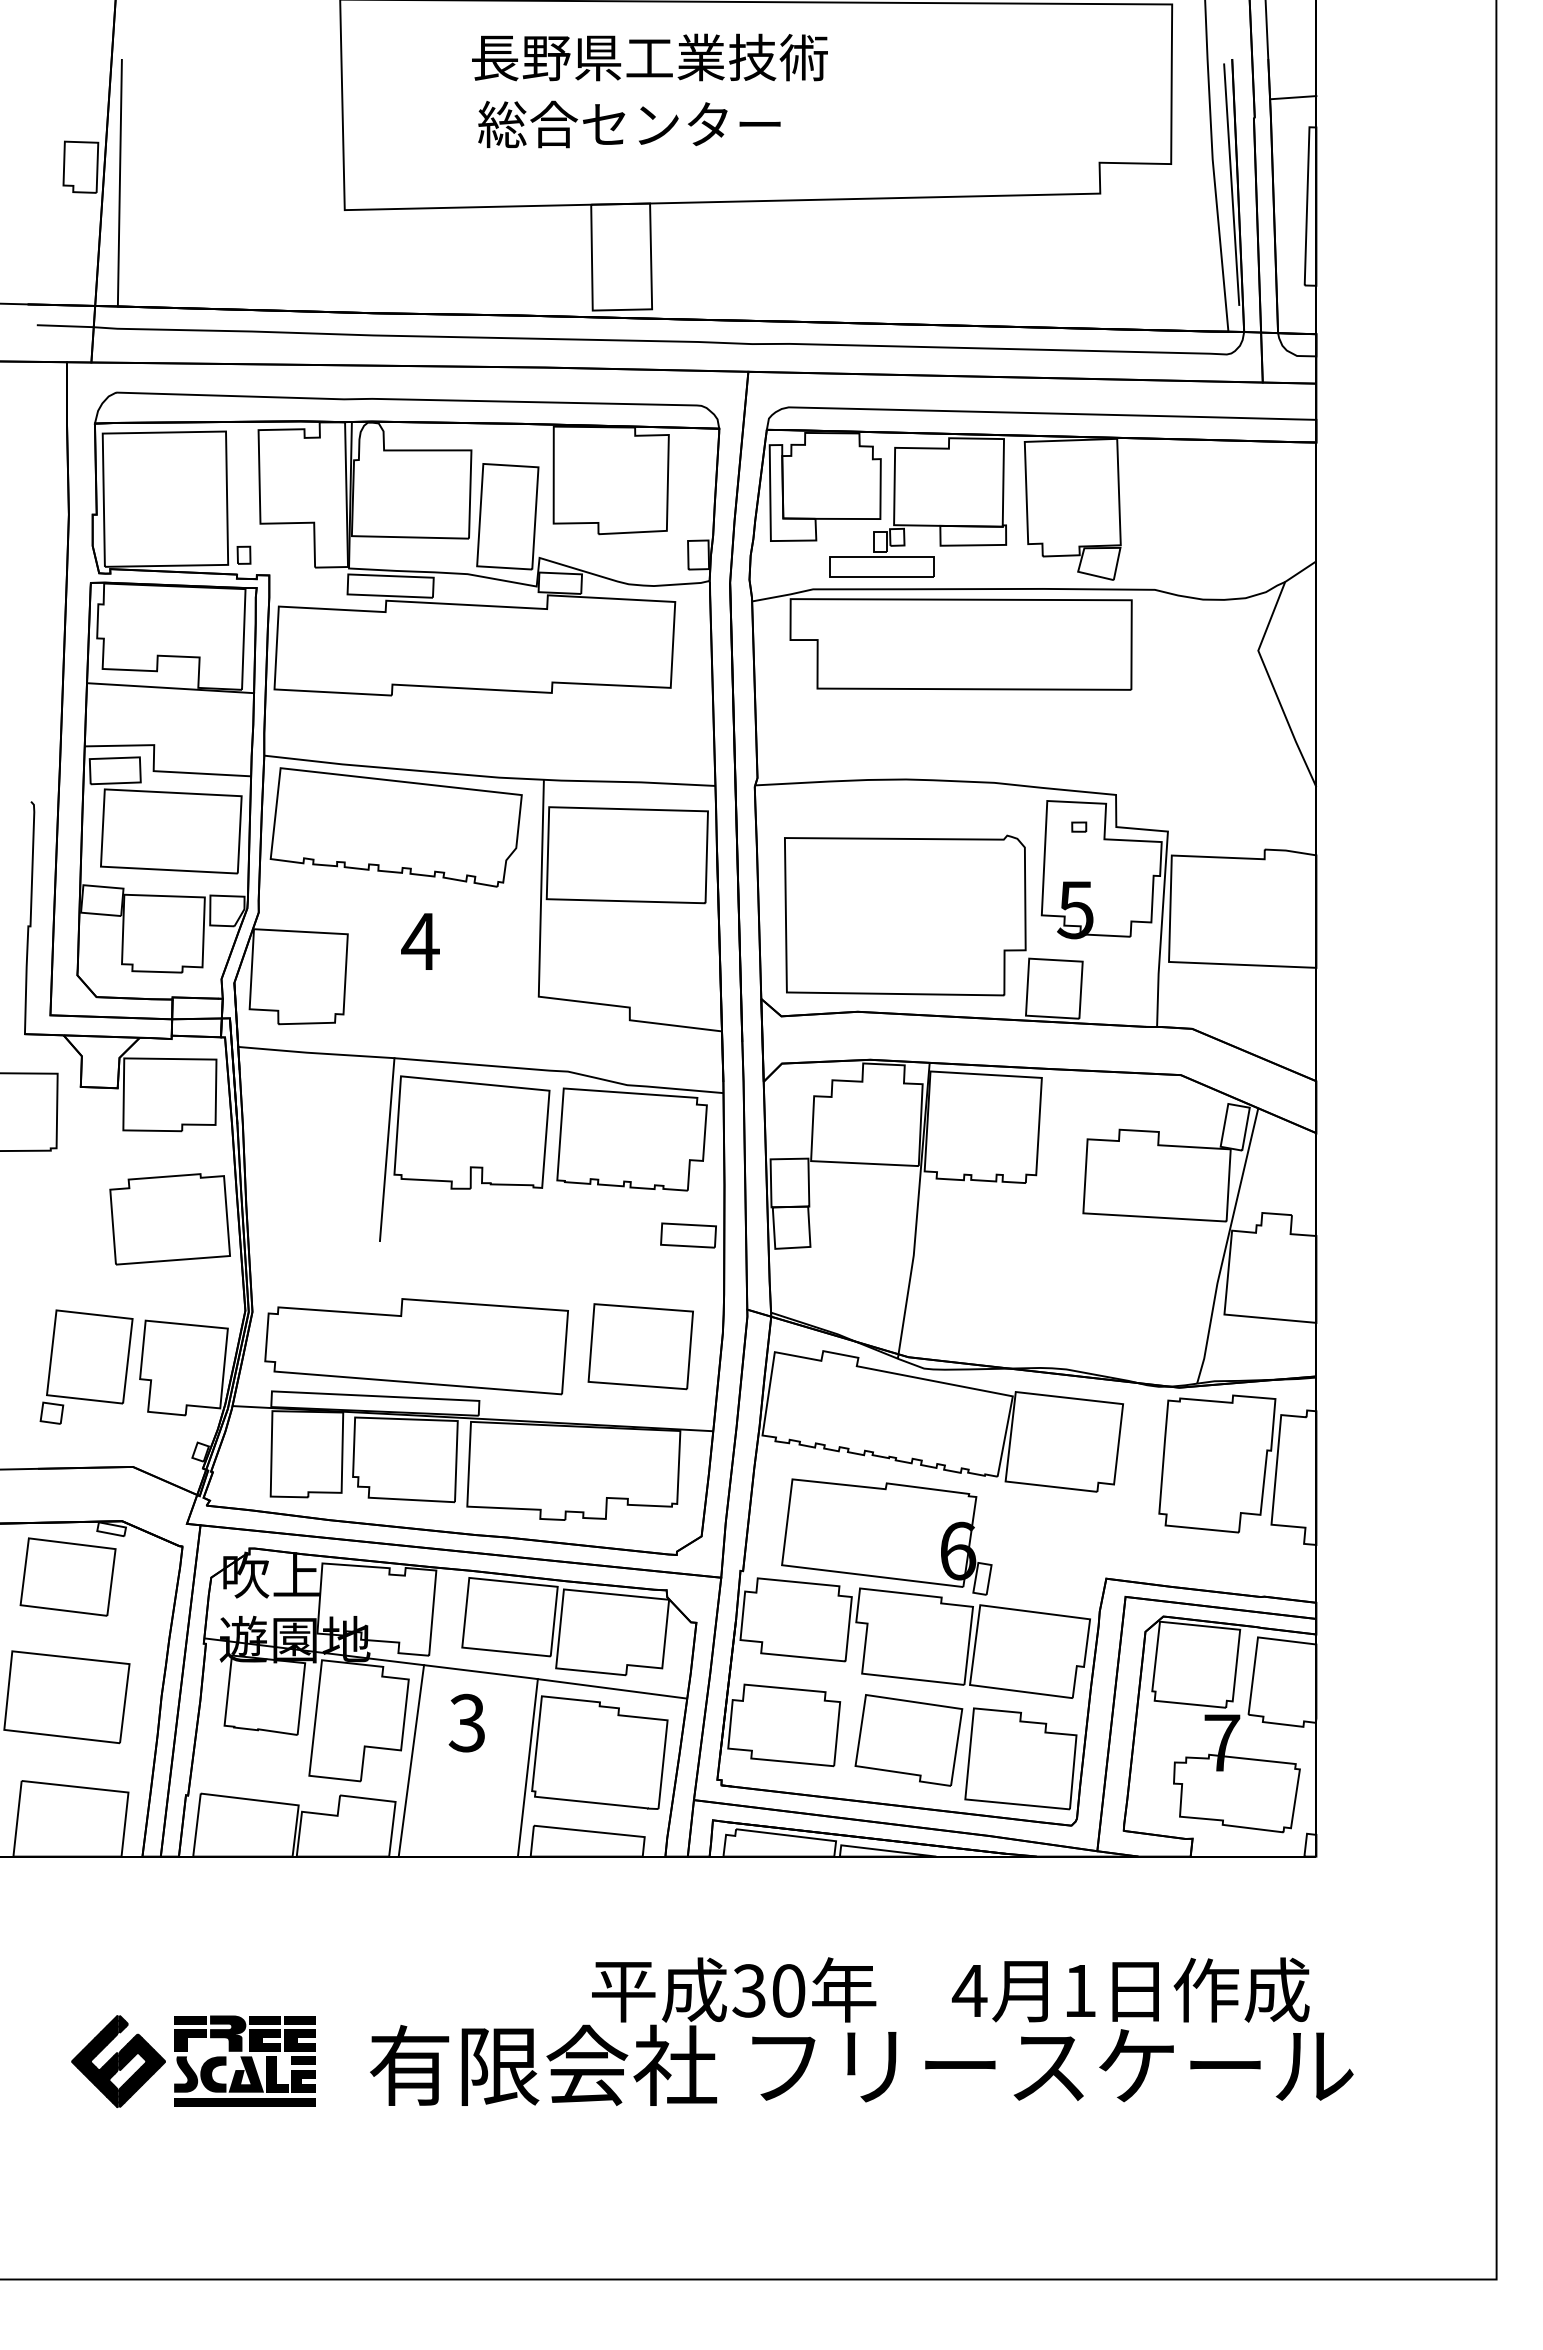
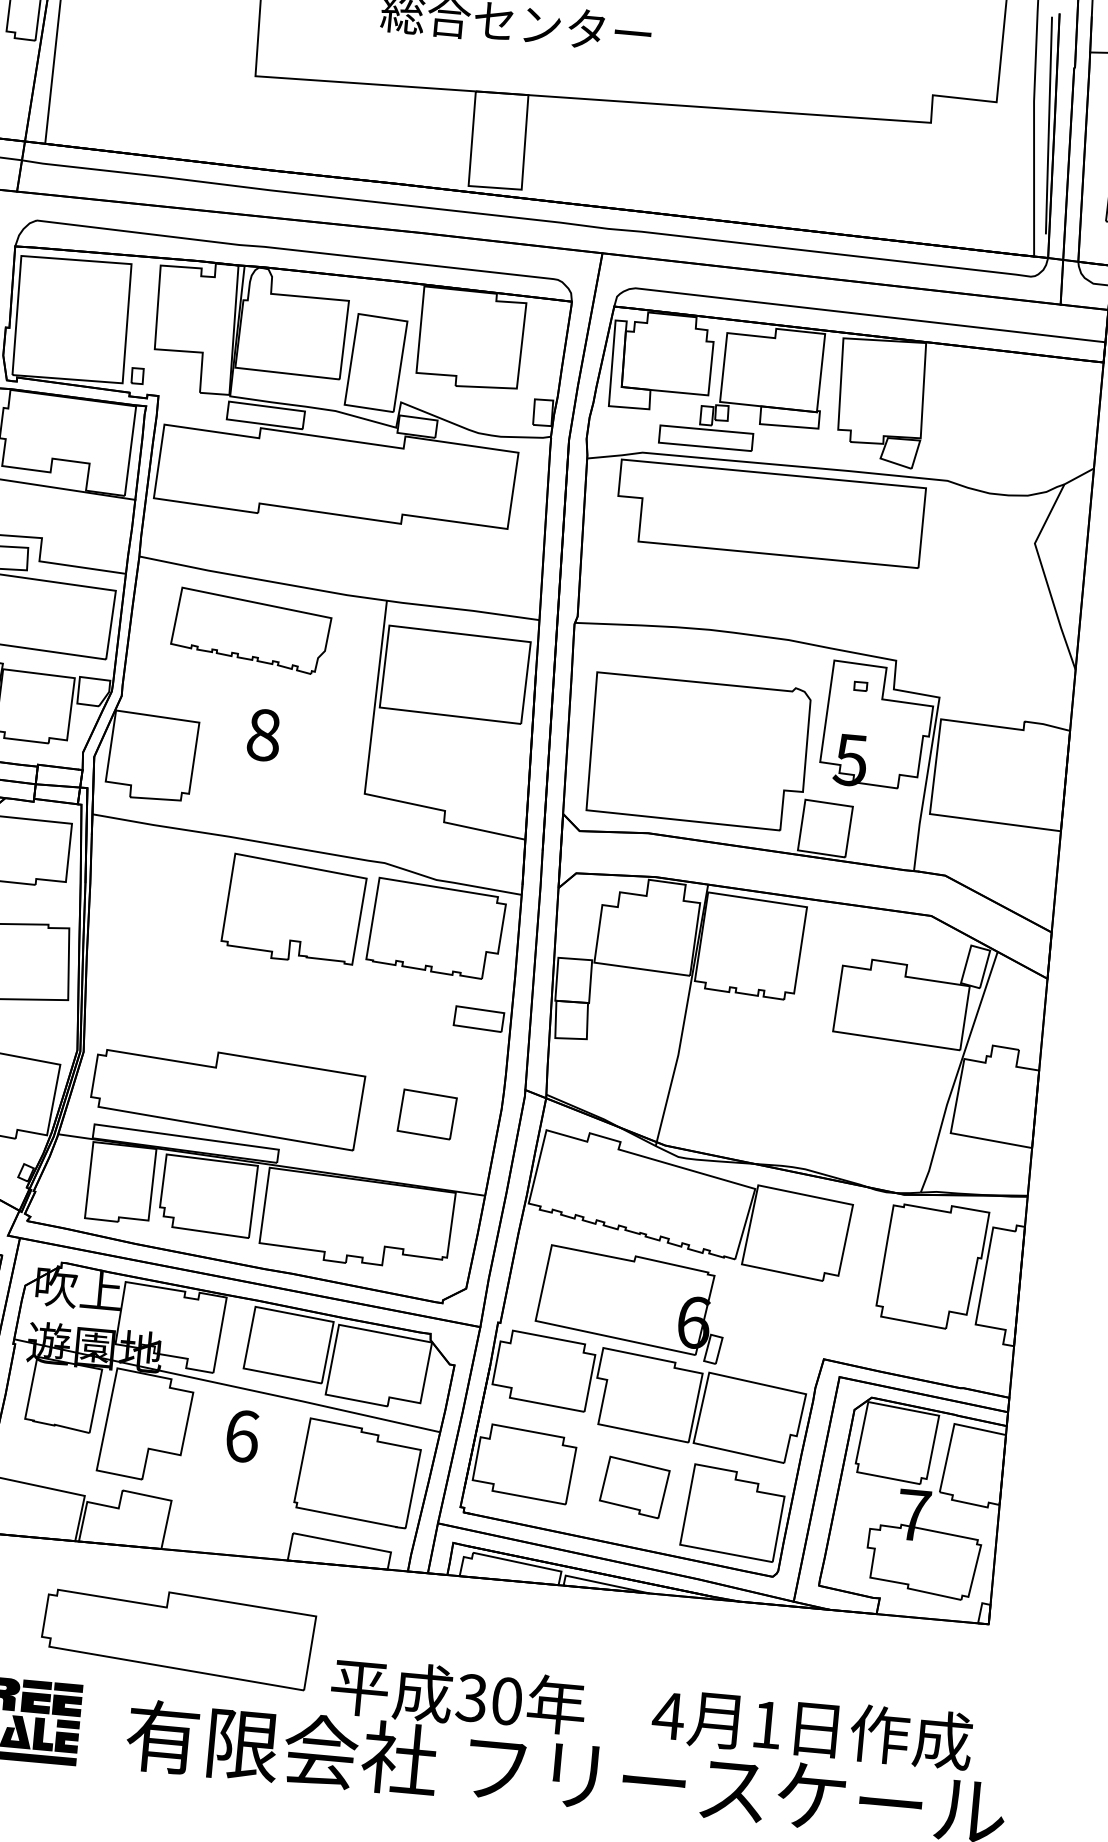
part: (395, 827) -> (250, 631), size x0.7
text: (420, 941) -> (263, 734), 4 -> 8
line: (386, 1149) -> (216, 917), removed
part: (640, 1346) -> (427, 1114), size x0.6
text: (466, 1722) -> (241, 1435), 3 -> 6
part: (908, 1740) -> (634, 1487), size x0.7
line: (411, 1760) -> (189, 1465), removed
line: (527, 1767) -> (292, 1480), removed
part: (416, 1951) -> (178, 1635), added

